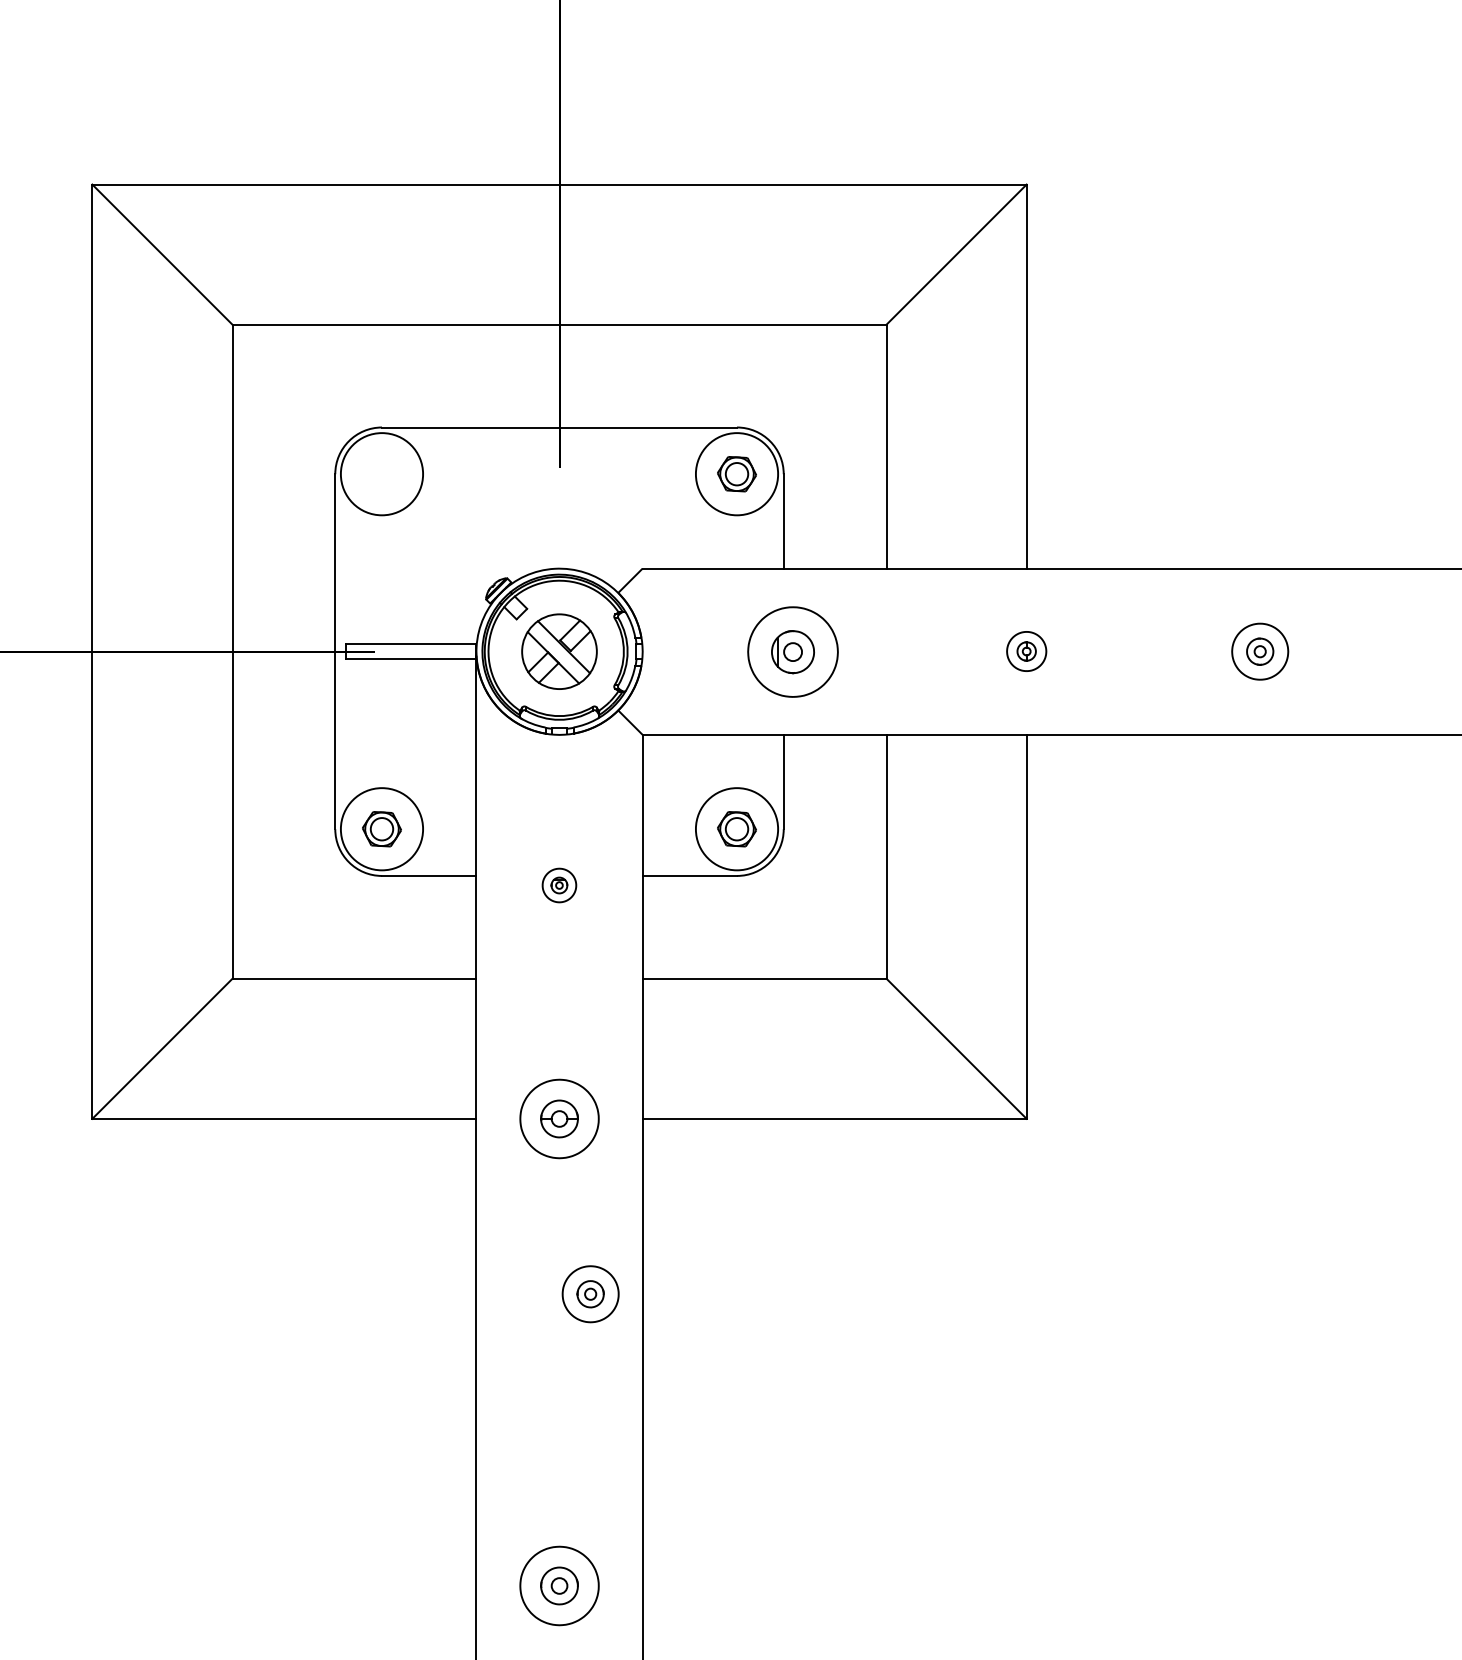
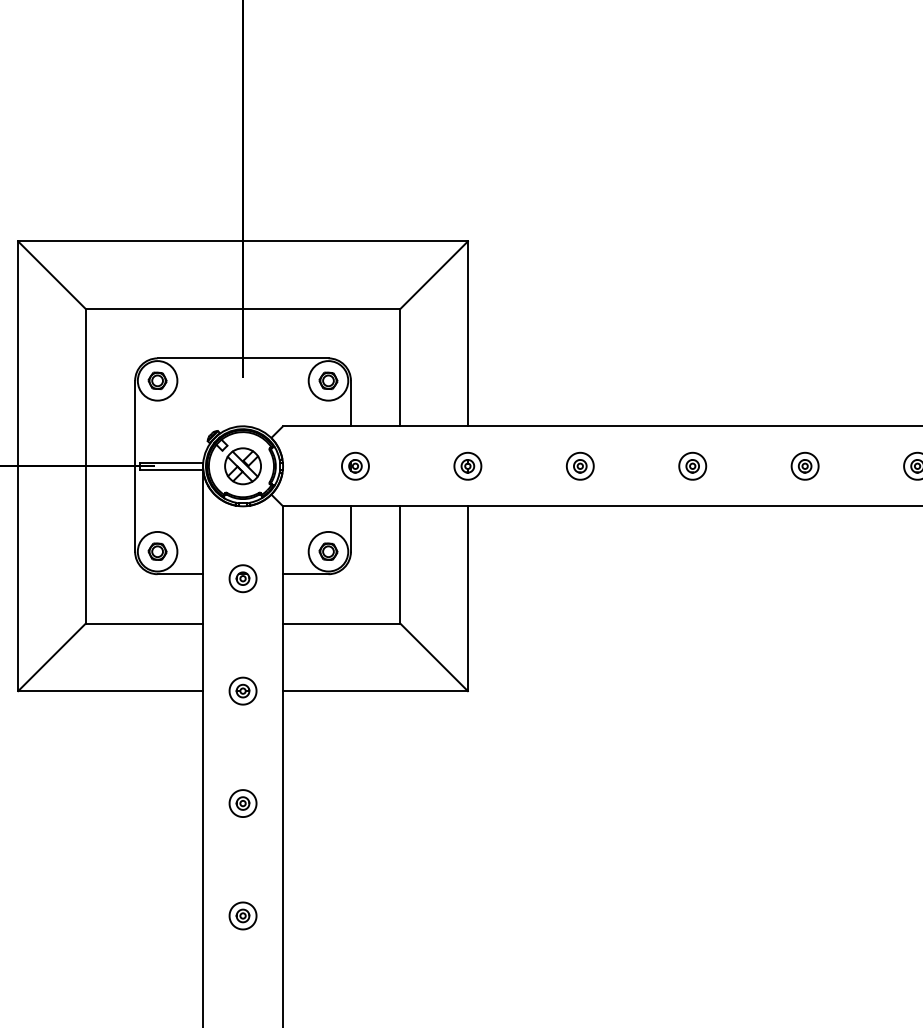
part: (381, 473) -> (157, 380), added
part: (793, 650) -> (355, 465), size x0.62
part: (1025, 650) -> (467, 465), size x1.43
part: (558, 884) -> (242, 578), size x1.67
part: (558, 1117) -> (242, 690), size x0.71
part: (589, 1294) -> (242, 803), moved
part: (558, 1585) -> (242, 915), size x0.71

